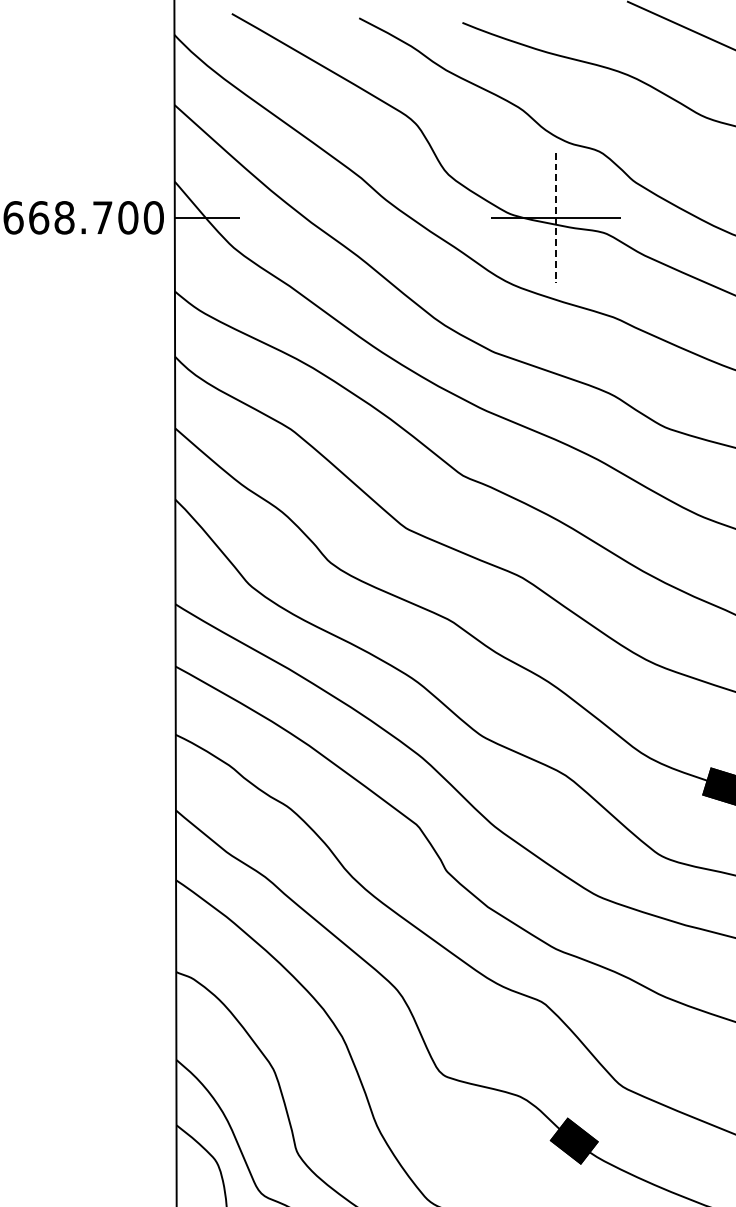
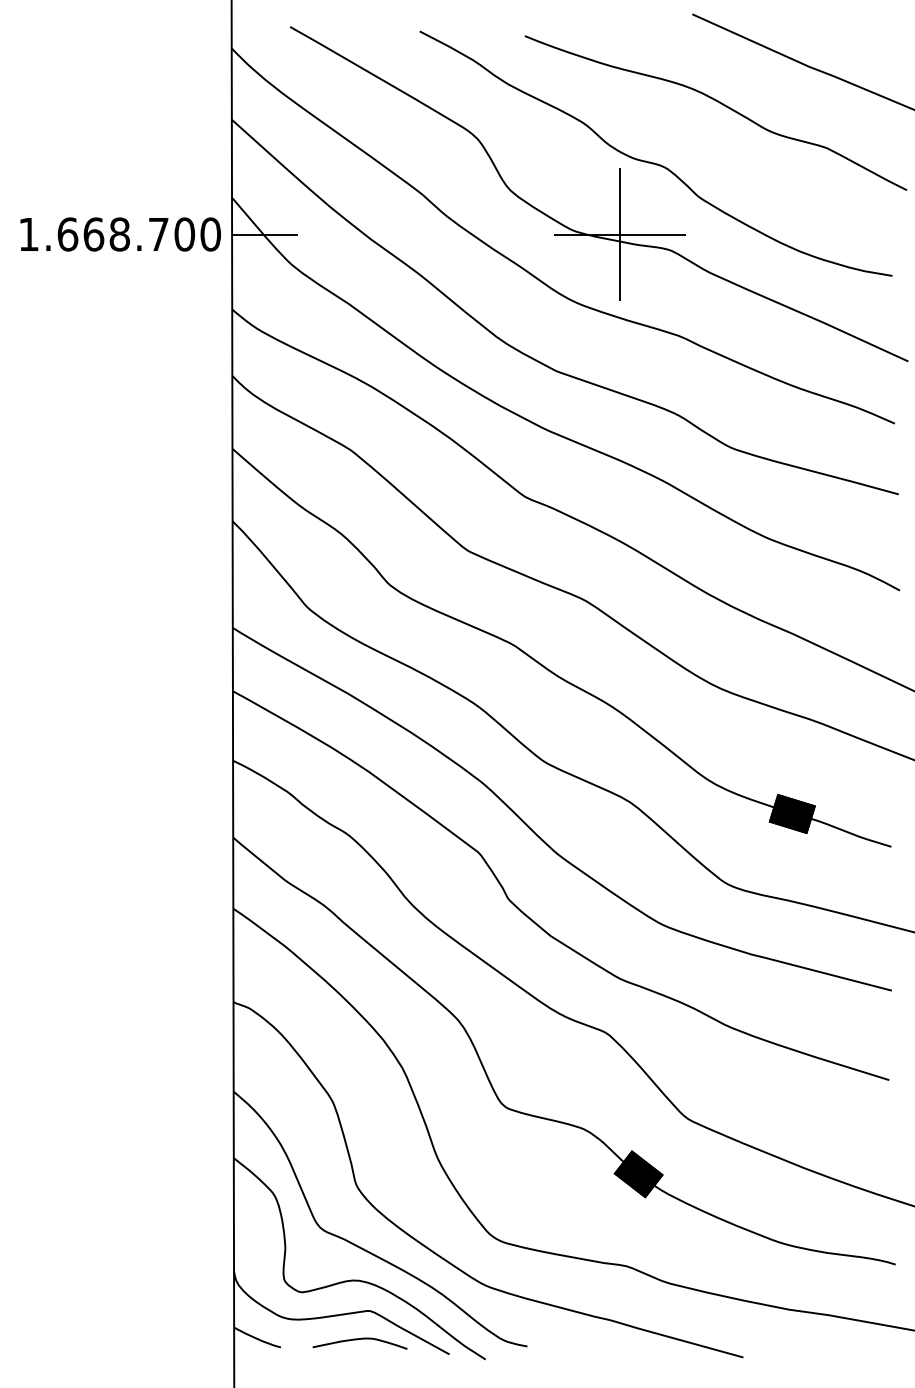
line: (556, 218) -> (620, 235), dashed -> solid

